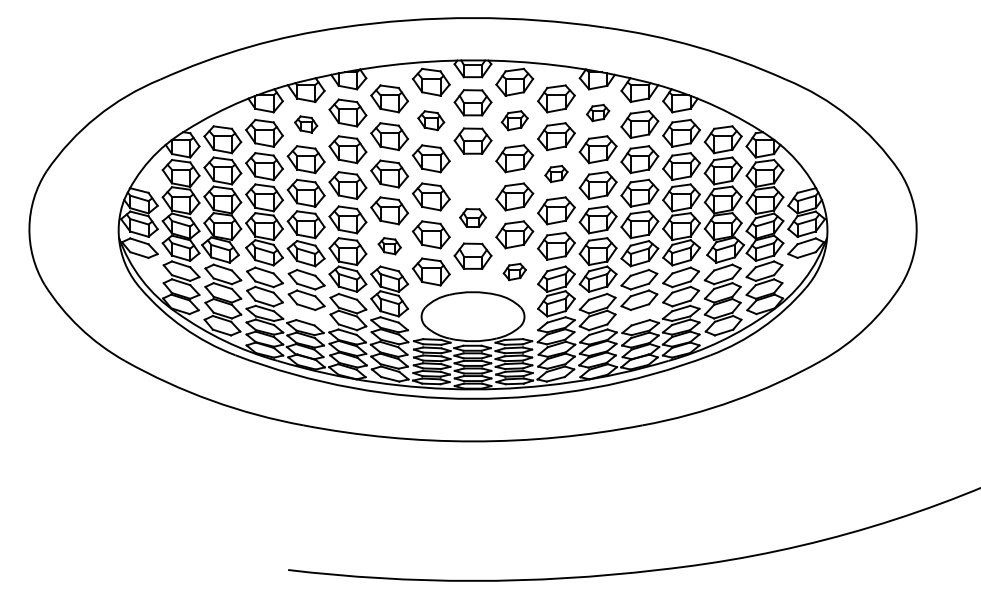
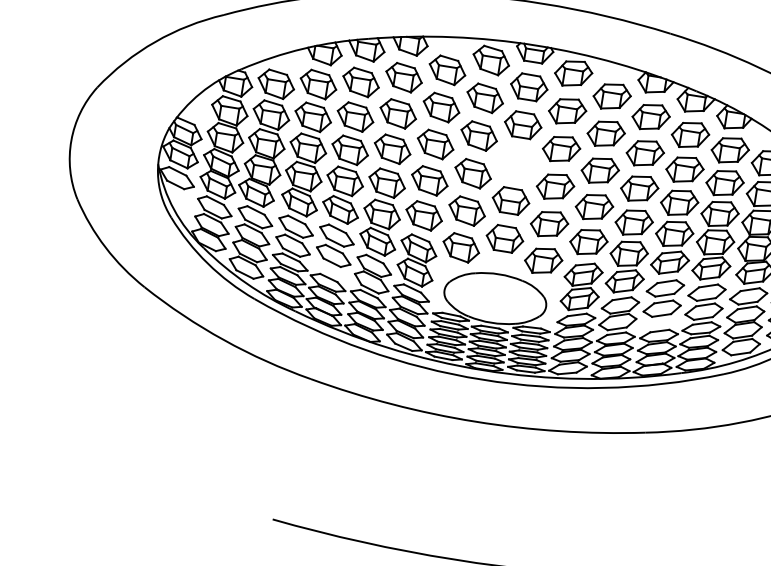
part: (597, 112) -> (650, 116), size x1.67
part: (430, 120) -> (484, 98), size x1.43
part: (514, 120) -> (567, 111), size x1.43
part: (305, 124) -> (360, 82), size x1.67
part: (556, 173) -> (600, 170), size x1.67
part: (472, 217) -> (510, 200), size x1.43
part: (389, 245) -> (424, 215), size x1.67
part: (514, 271) -> (543, 260), size x1.67

